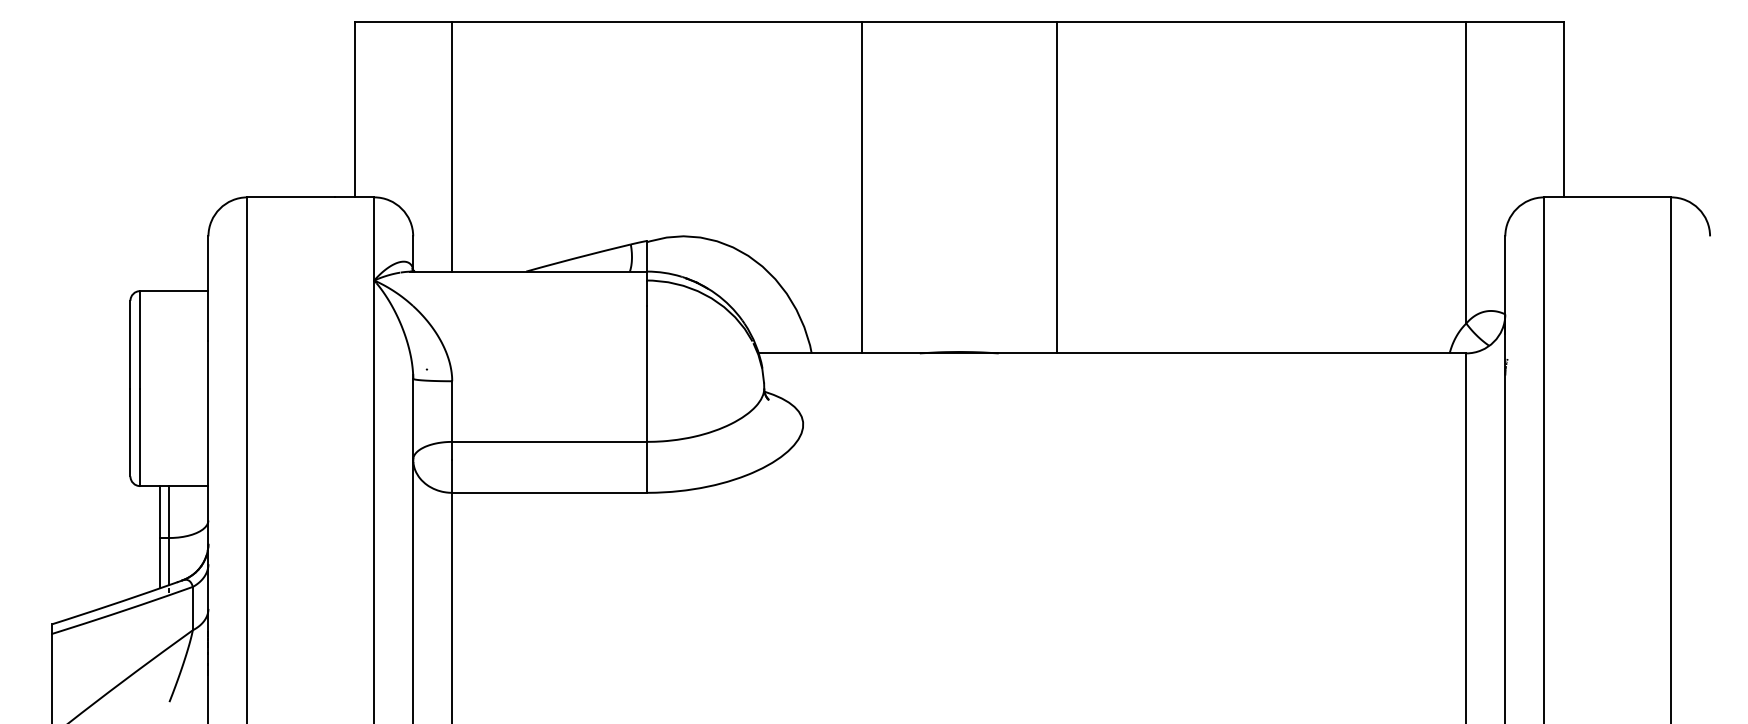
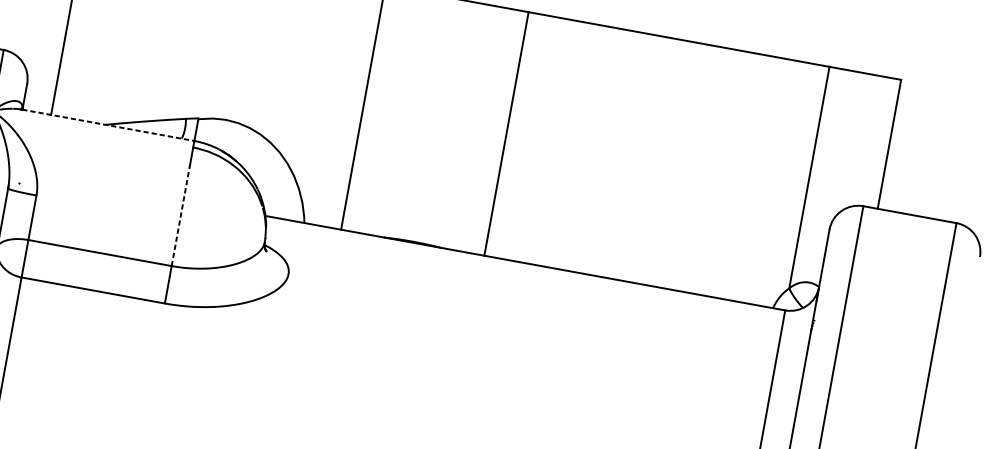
line: (530, 271) -> (108, 125), solid -> dashed
line: (647, 373) -> (181, 215), solid -> dashed

